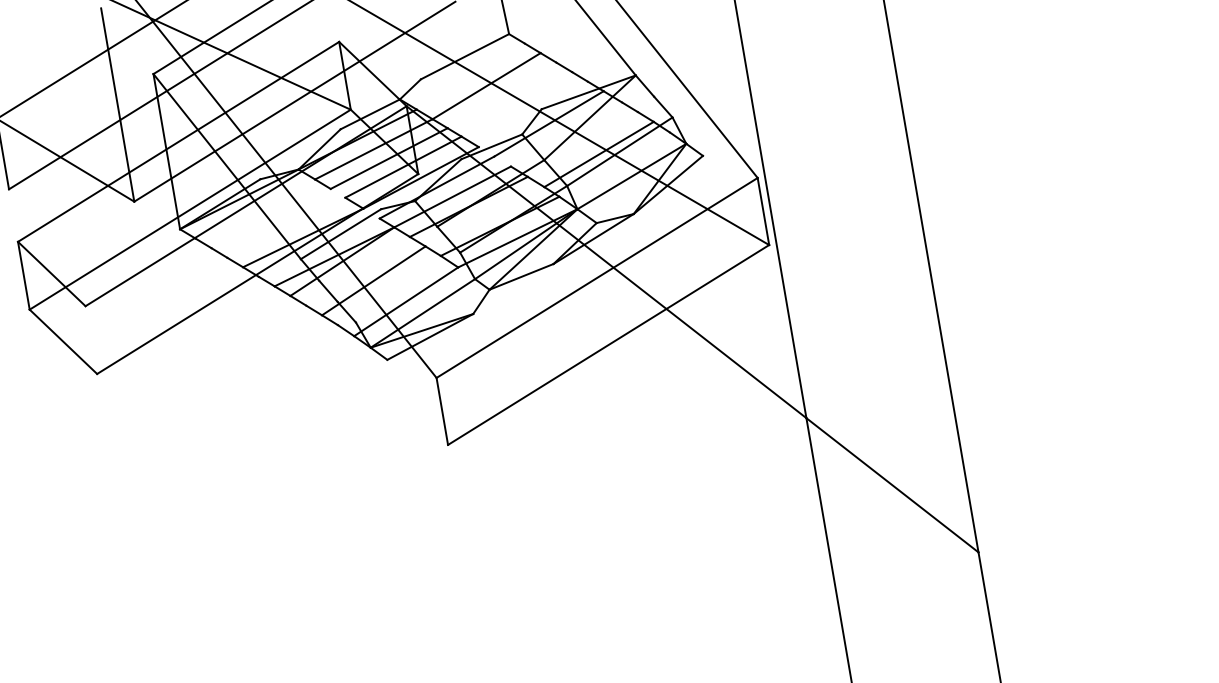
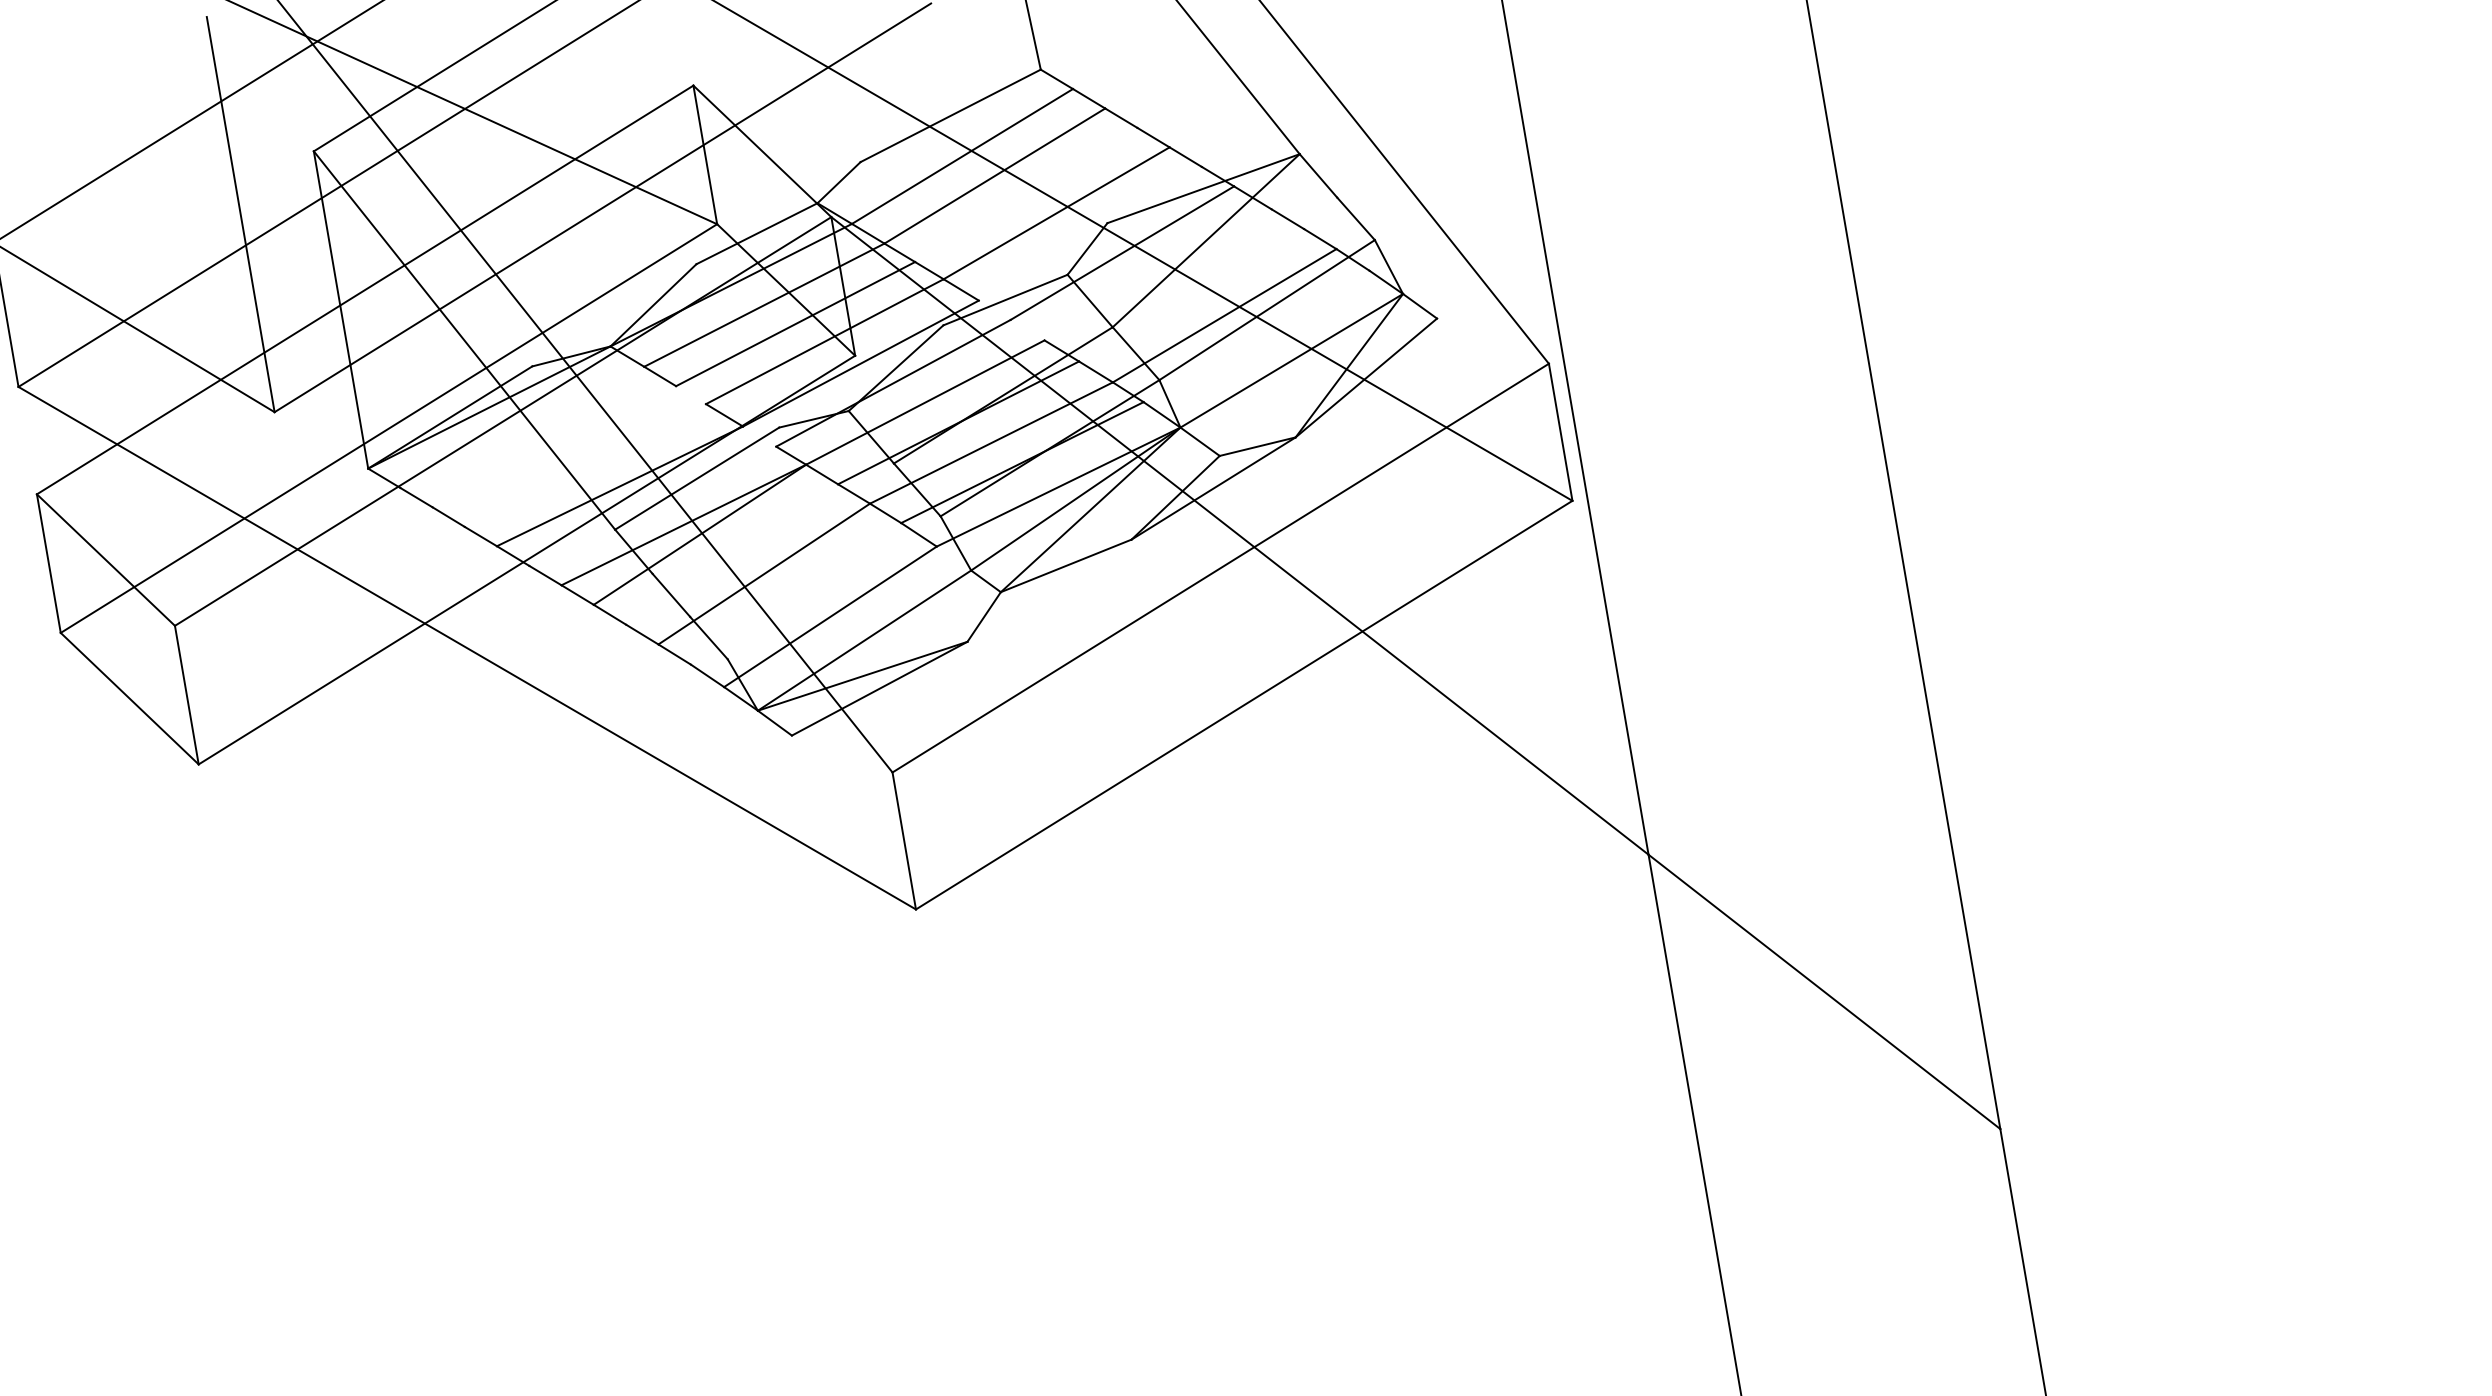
line: (470, 76) -> (961, 156), added
line: (516, 104) -> (1055, 213), added
line: (484, 216) -> (990, 442), added
line: (228, 316) -> (467, 646), added
line: (91, 339) -> (187, 693), added

